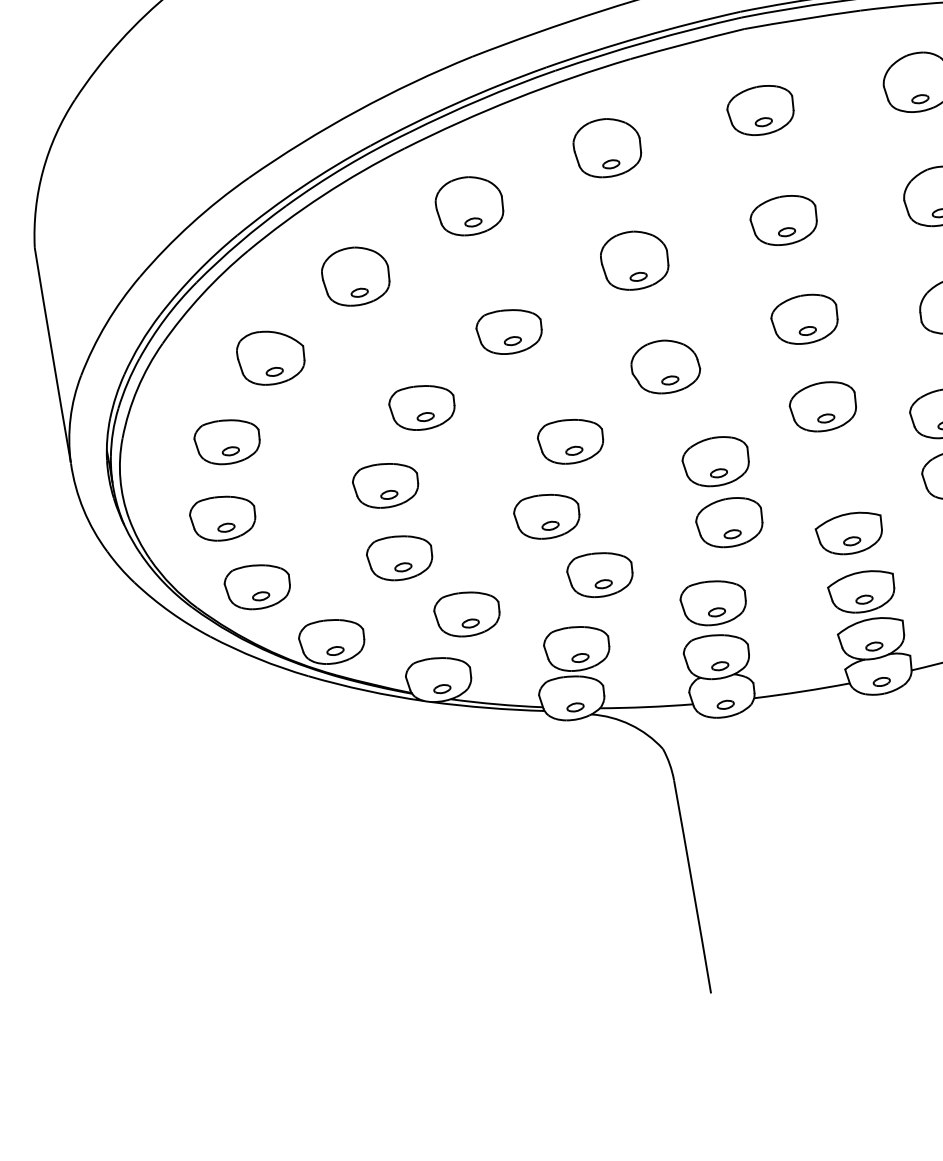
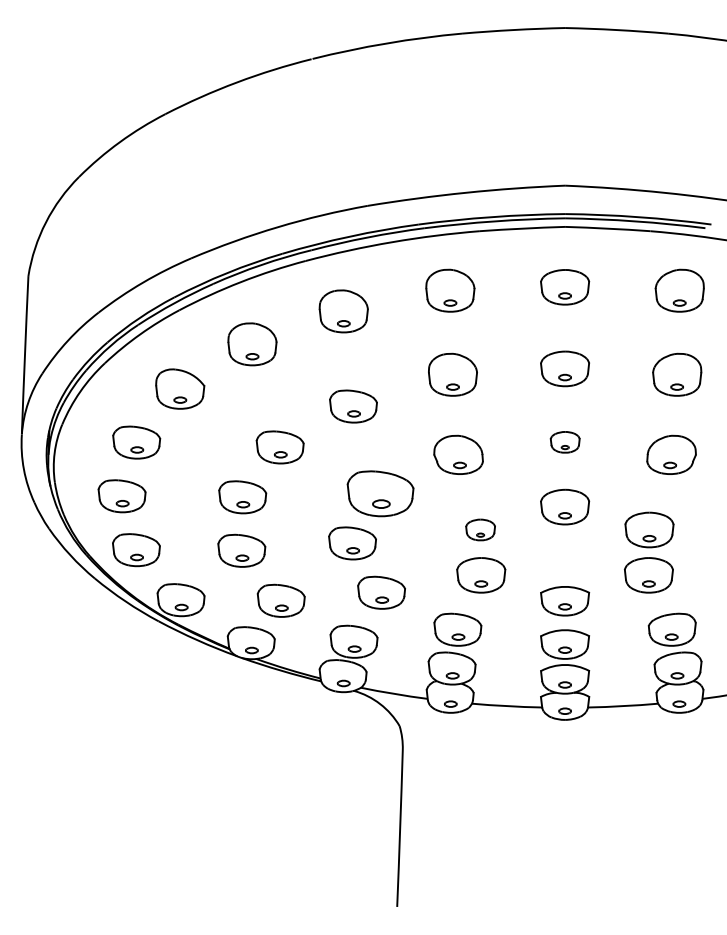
part: (806, 319) -> (565, 442), size x0.6
part: (571, 440) -> (380, 493), size x1.4
part: (716, 461) -> (480, 529), size x0.6

